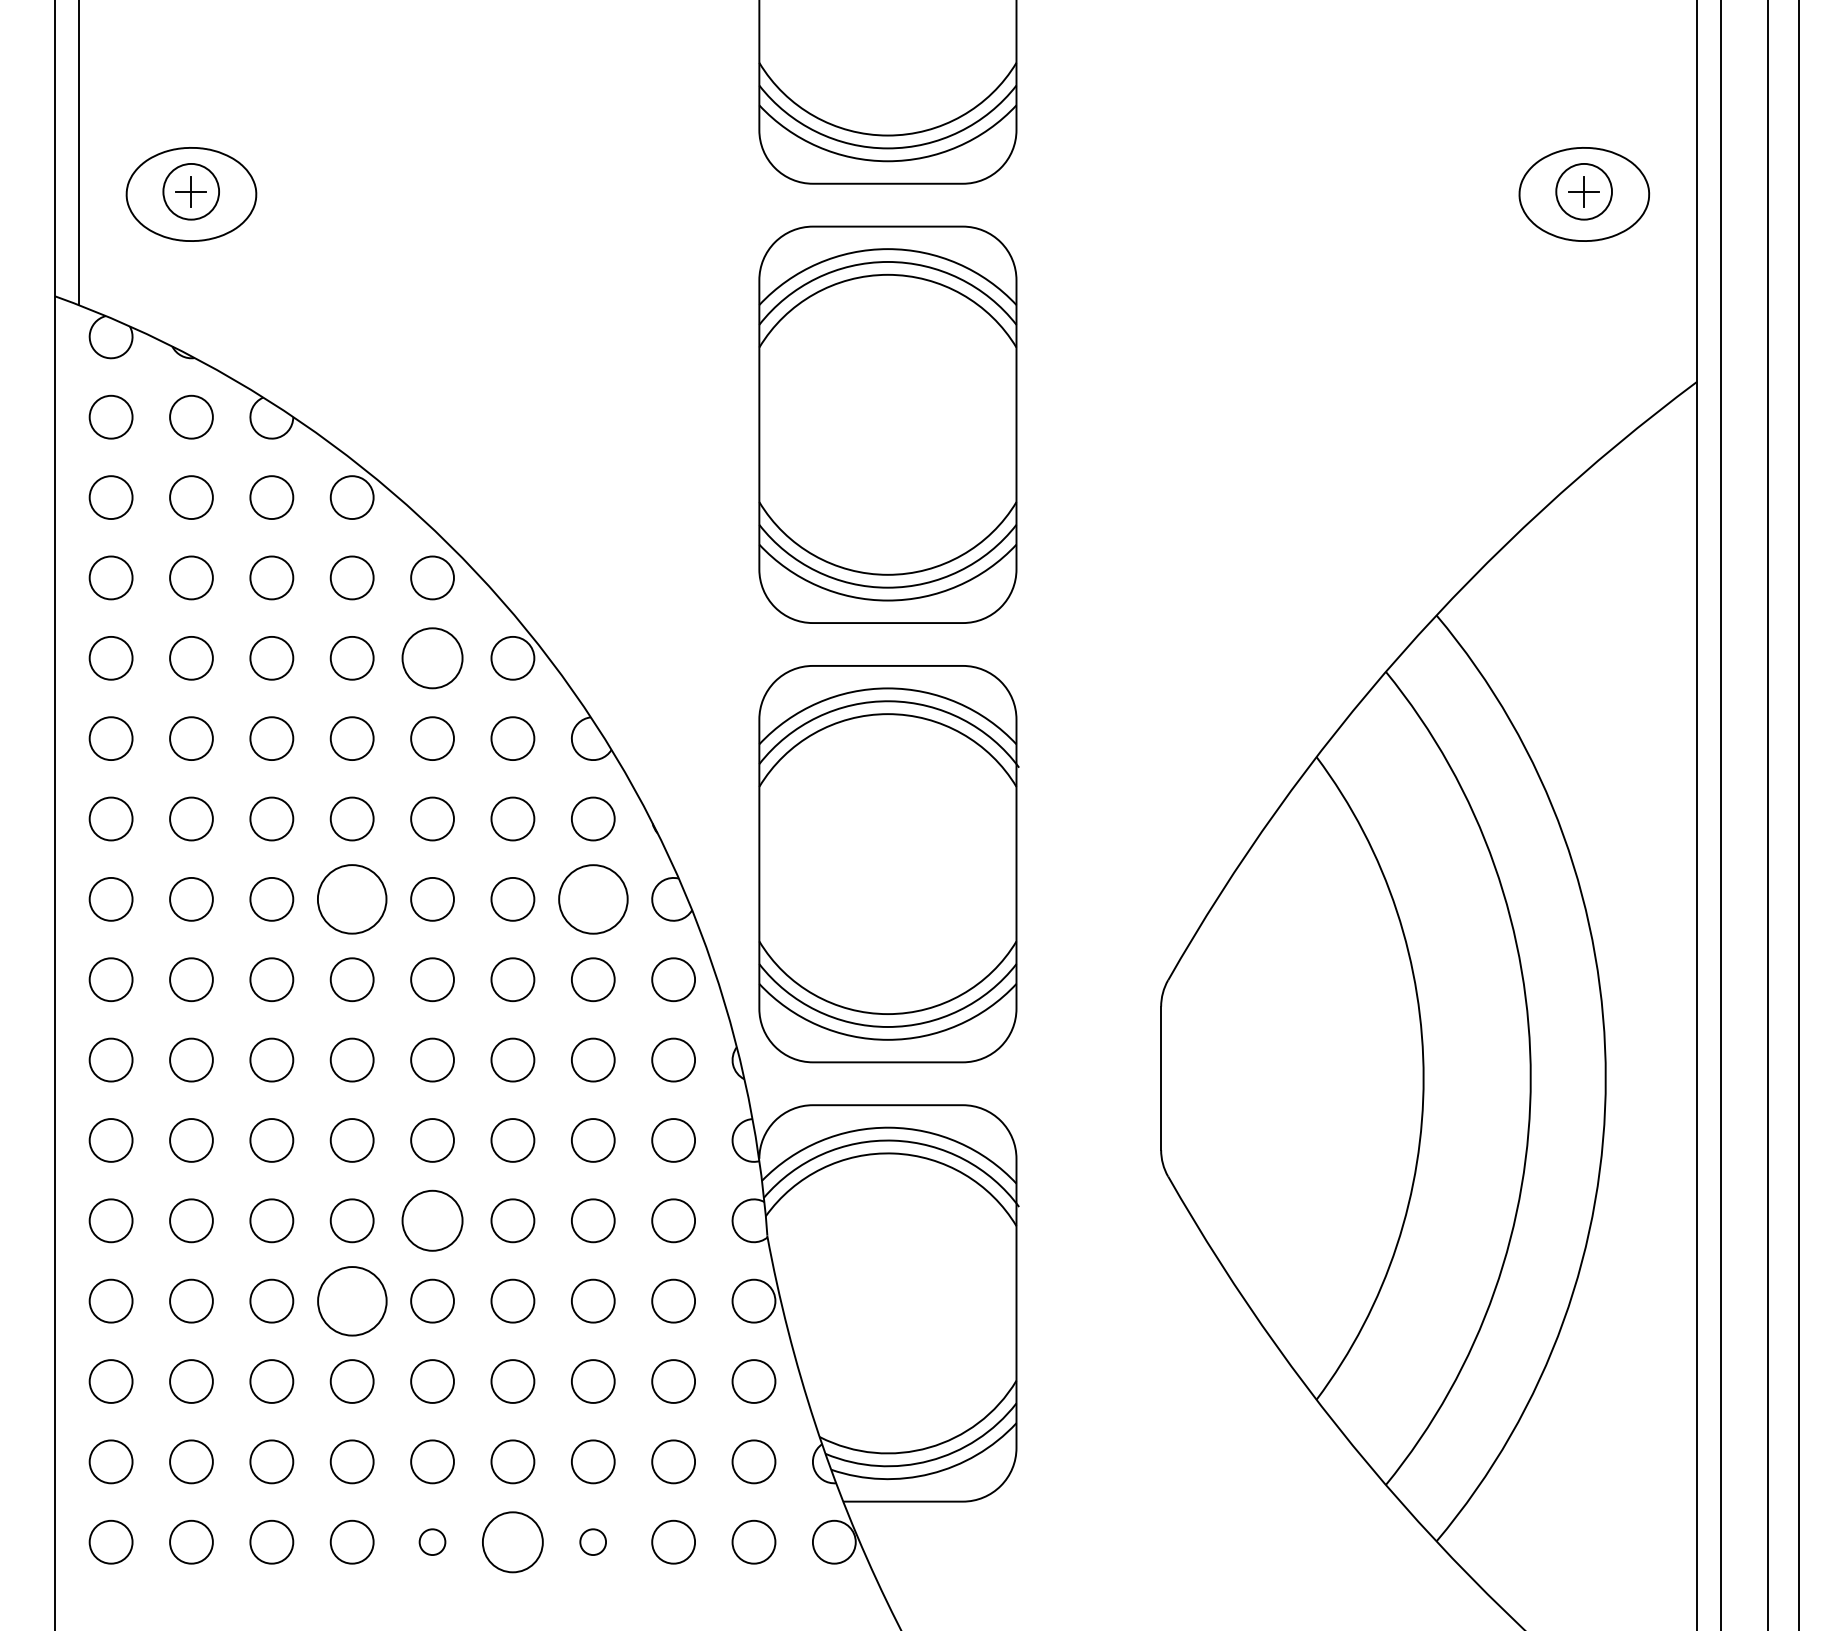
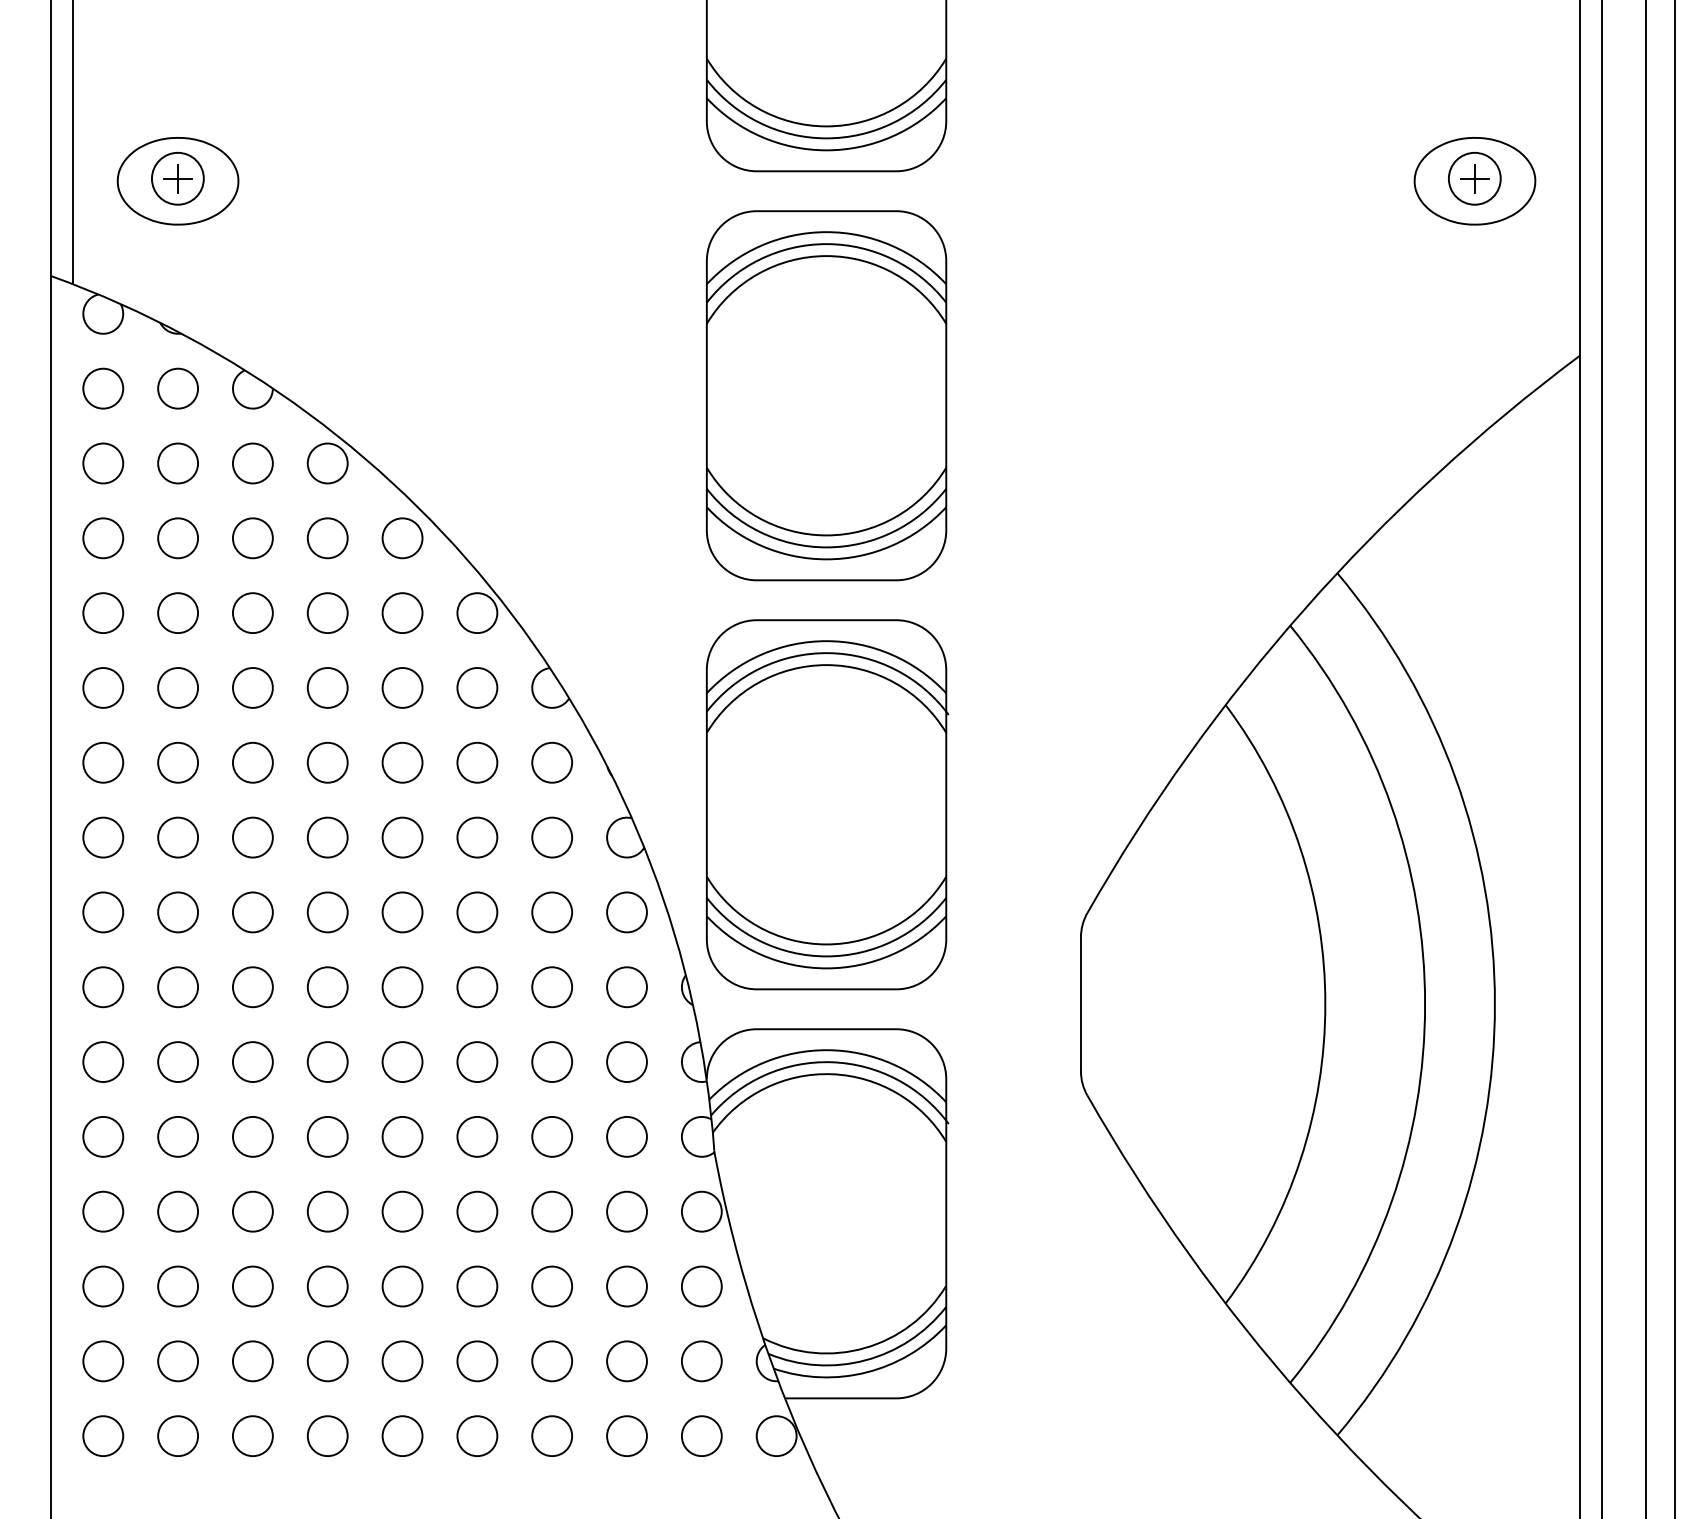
circle: (432, 658) -> (402, 613), size x0.71
circle: (351, 899) -> (327, 837), size x0.62
circle: (592, 899) -> (551, 837), size x0.62
circle: (432, 1220) -> (402, 1136), size x0.71
circle: (351, 1300) -> (327, 1211), size x0.62
circle: (432, 1541) -> (402, 1435), size x1.67
circle: (513, 1541) -> (477, 1435), size x0.71
circle: (592, 1541) -> (551, 1435), size x1.67

